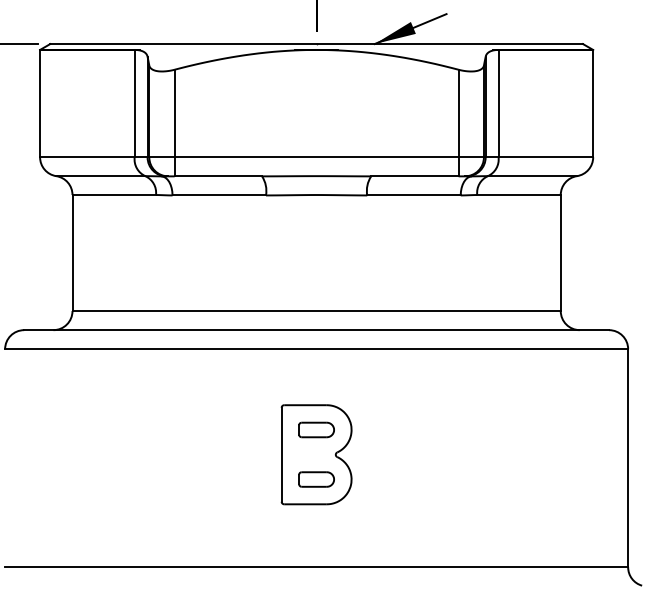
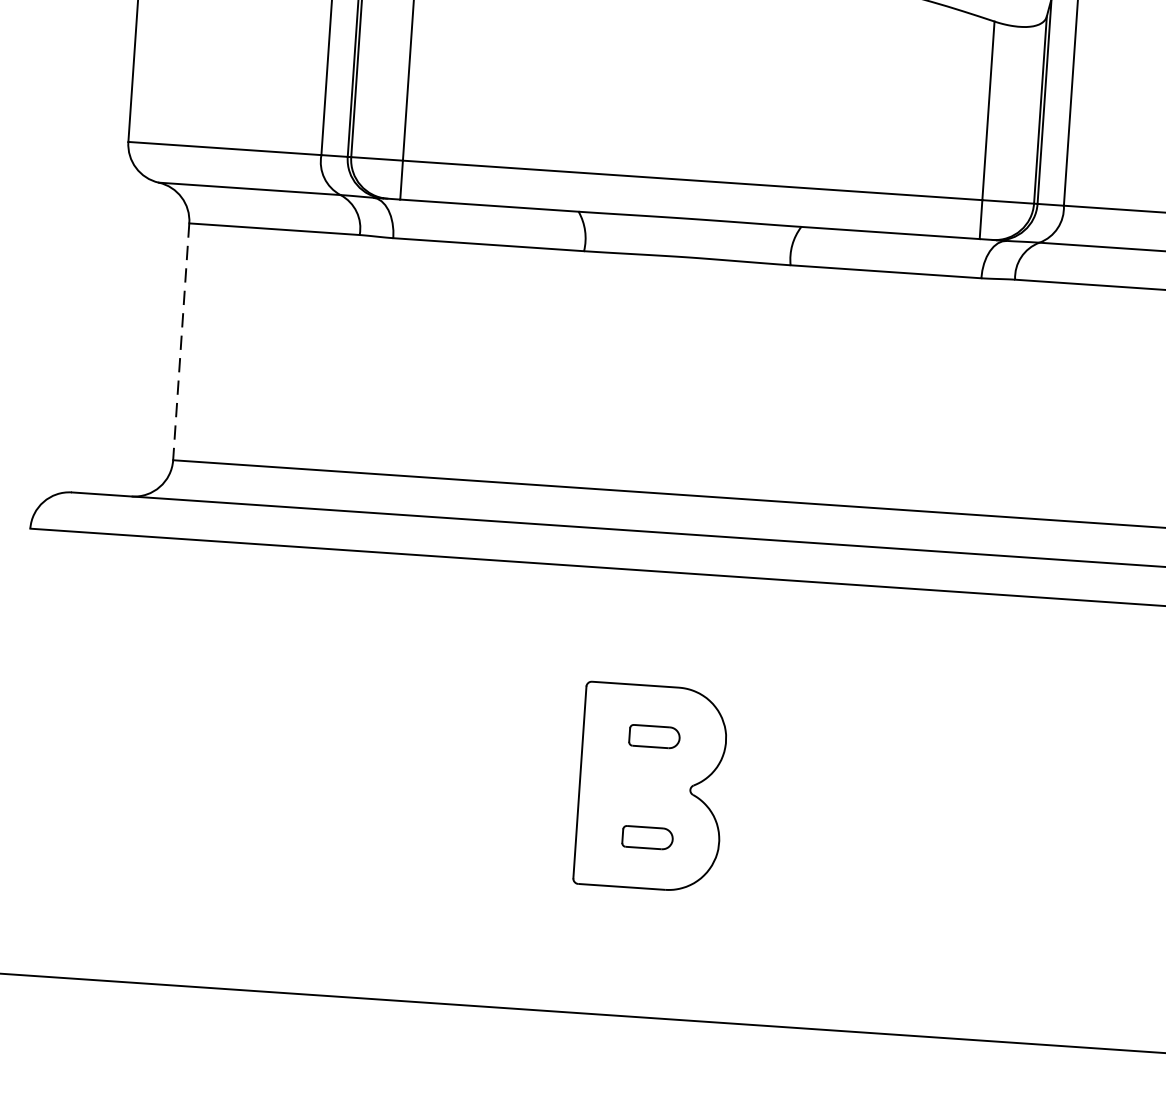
line: (72, 253) -> (181, 342), solid -> dashed
part: (316, 429) -> (654, 735), size x0.7
part: (316, 479) -> (647, 837), size x0.7

